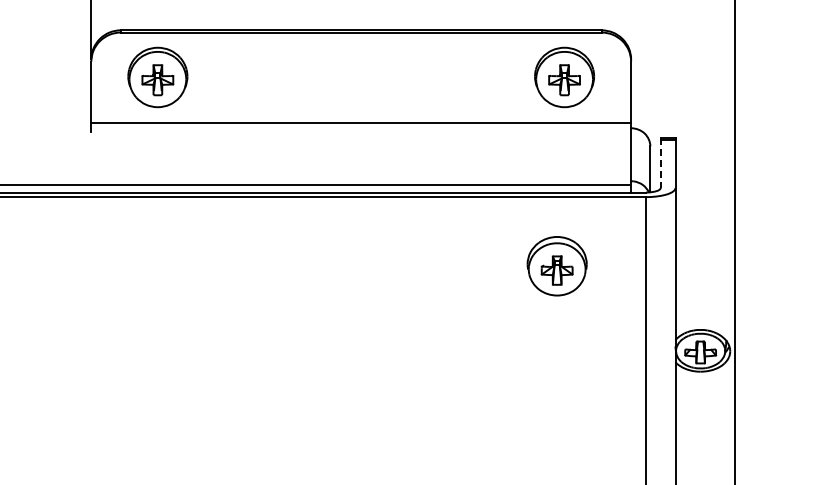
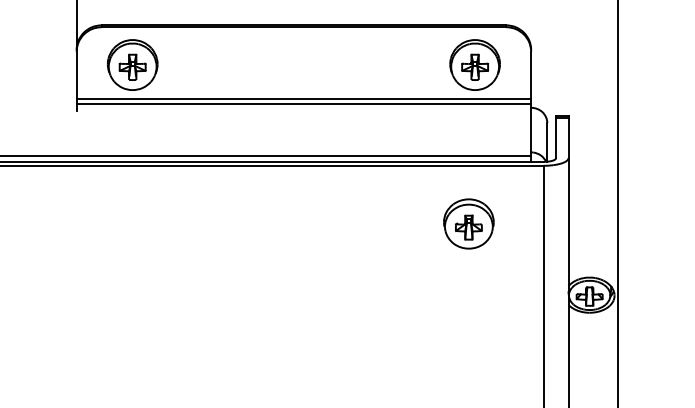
line: (361, 117) -> (304, 98), added
line: (660, 163) -> (555, 137), dashed -> solid

